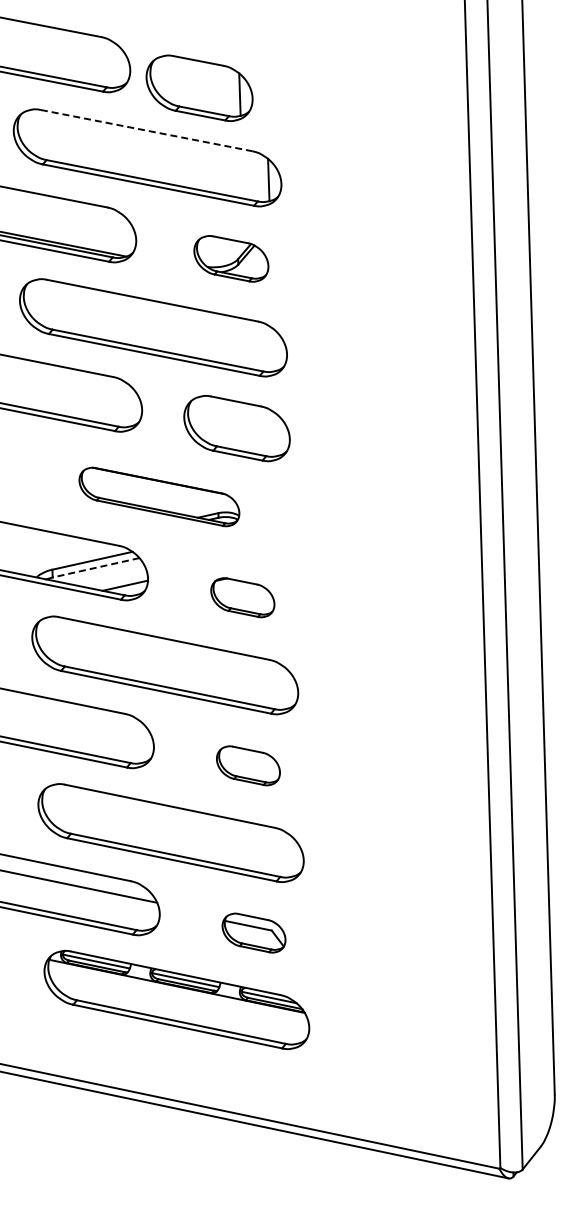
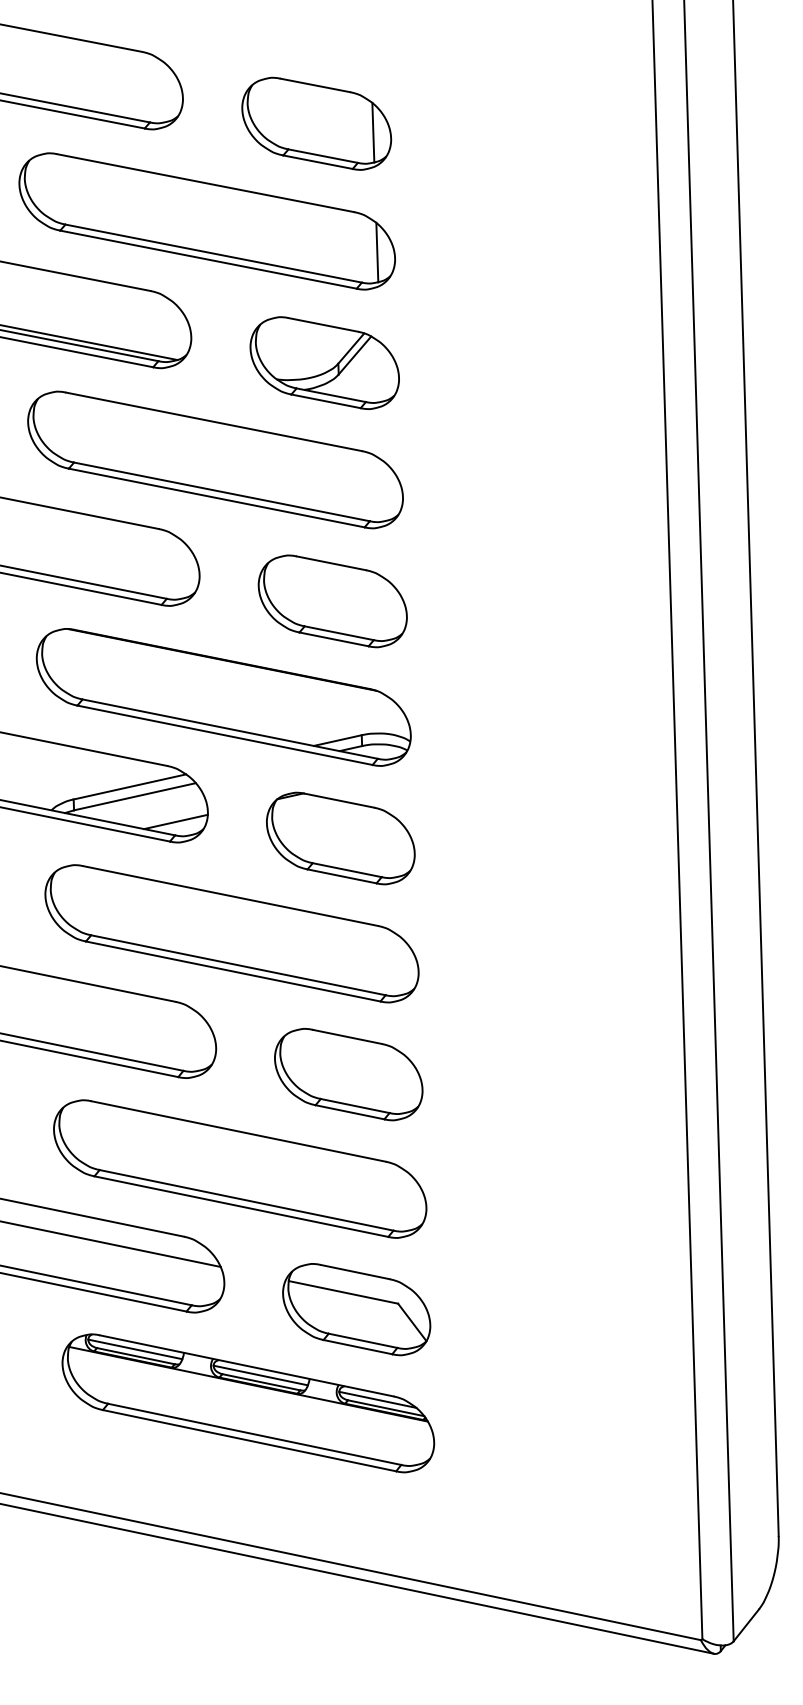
part: (199, 87) -> (316, 122), moved
line: (146, 130) -> (205, 183), dashed -> solid
part: (231, 258) -> (325, 362), size x1.43
part: (159, 496) -> (223, 696), size x1.67
line: (95, 567) -> (134, 796), dashed -> solid
part: (242, 597) -> (340, 838), size x1.67
part: (248, 765) -> (348, 1074), size x1.67
part: (253, 932) -> (355, 1308), size x1.67

